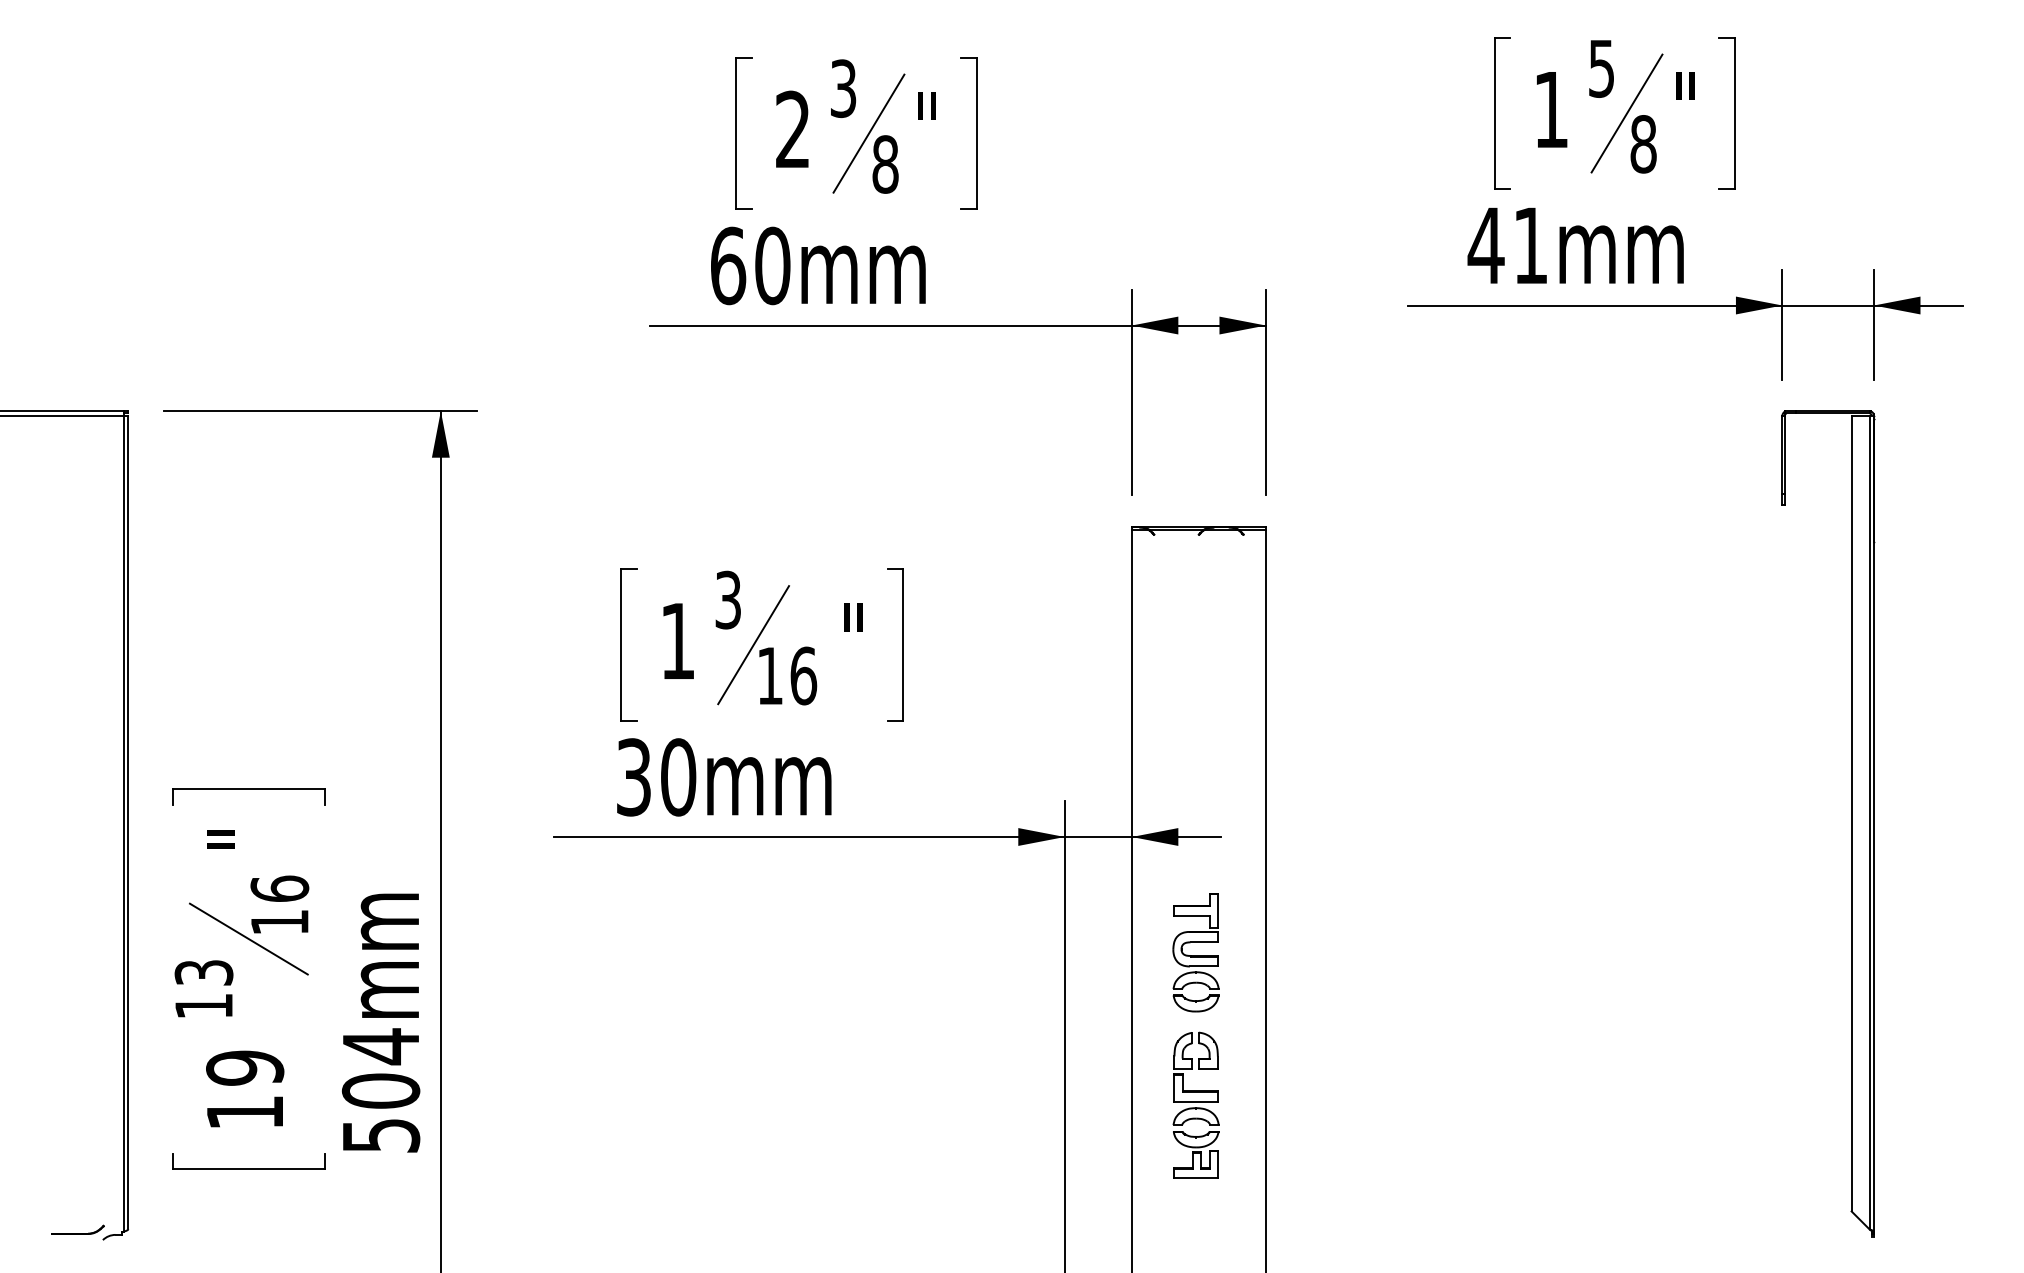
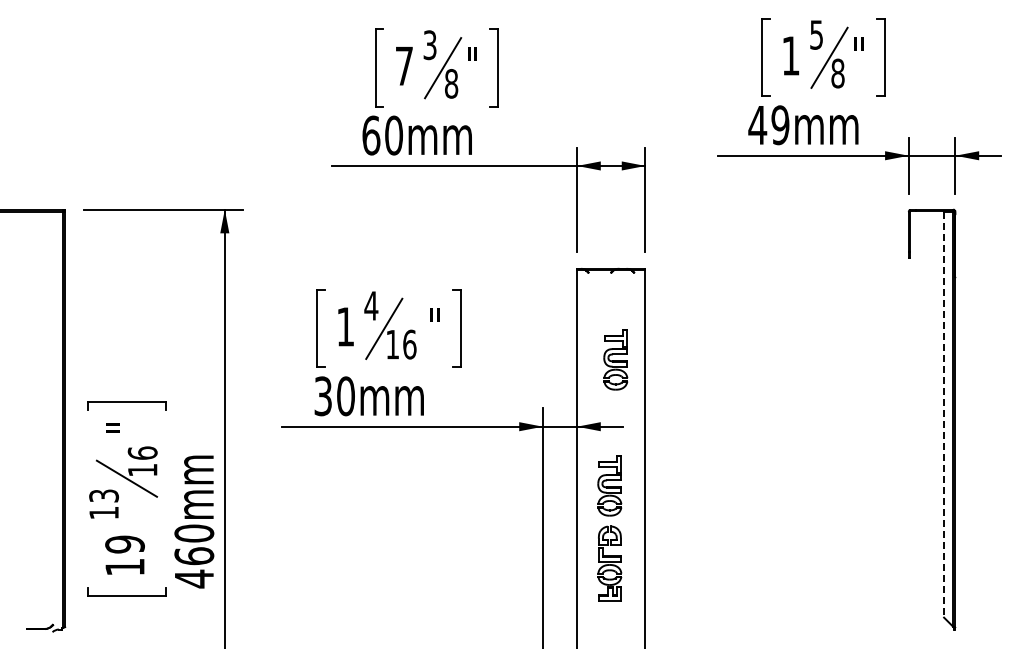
text: (791, 128) -> (403, 65), 2 -> 7
text: (1530, 246) -> (780, 125), 41mm -> 49mm
text: (728, 599) -> (371, 305), 3 -> 4
part: (1207, 705) -> (615, 359), added
line: (1852, 813) -> (944, 414), solid -> dashed
text: (381, 1091) -> (194, 556), 504mm -> 460mm

